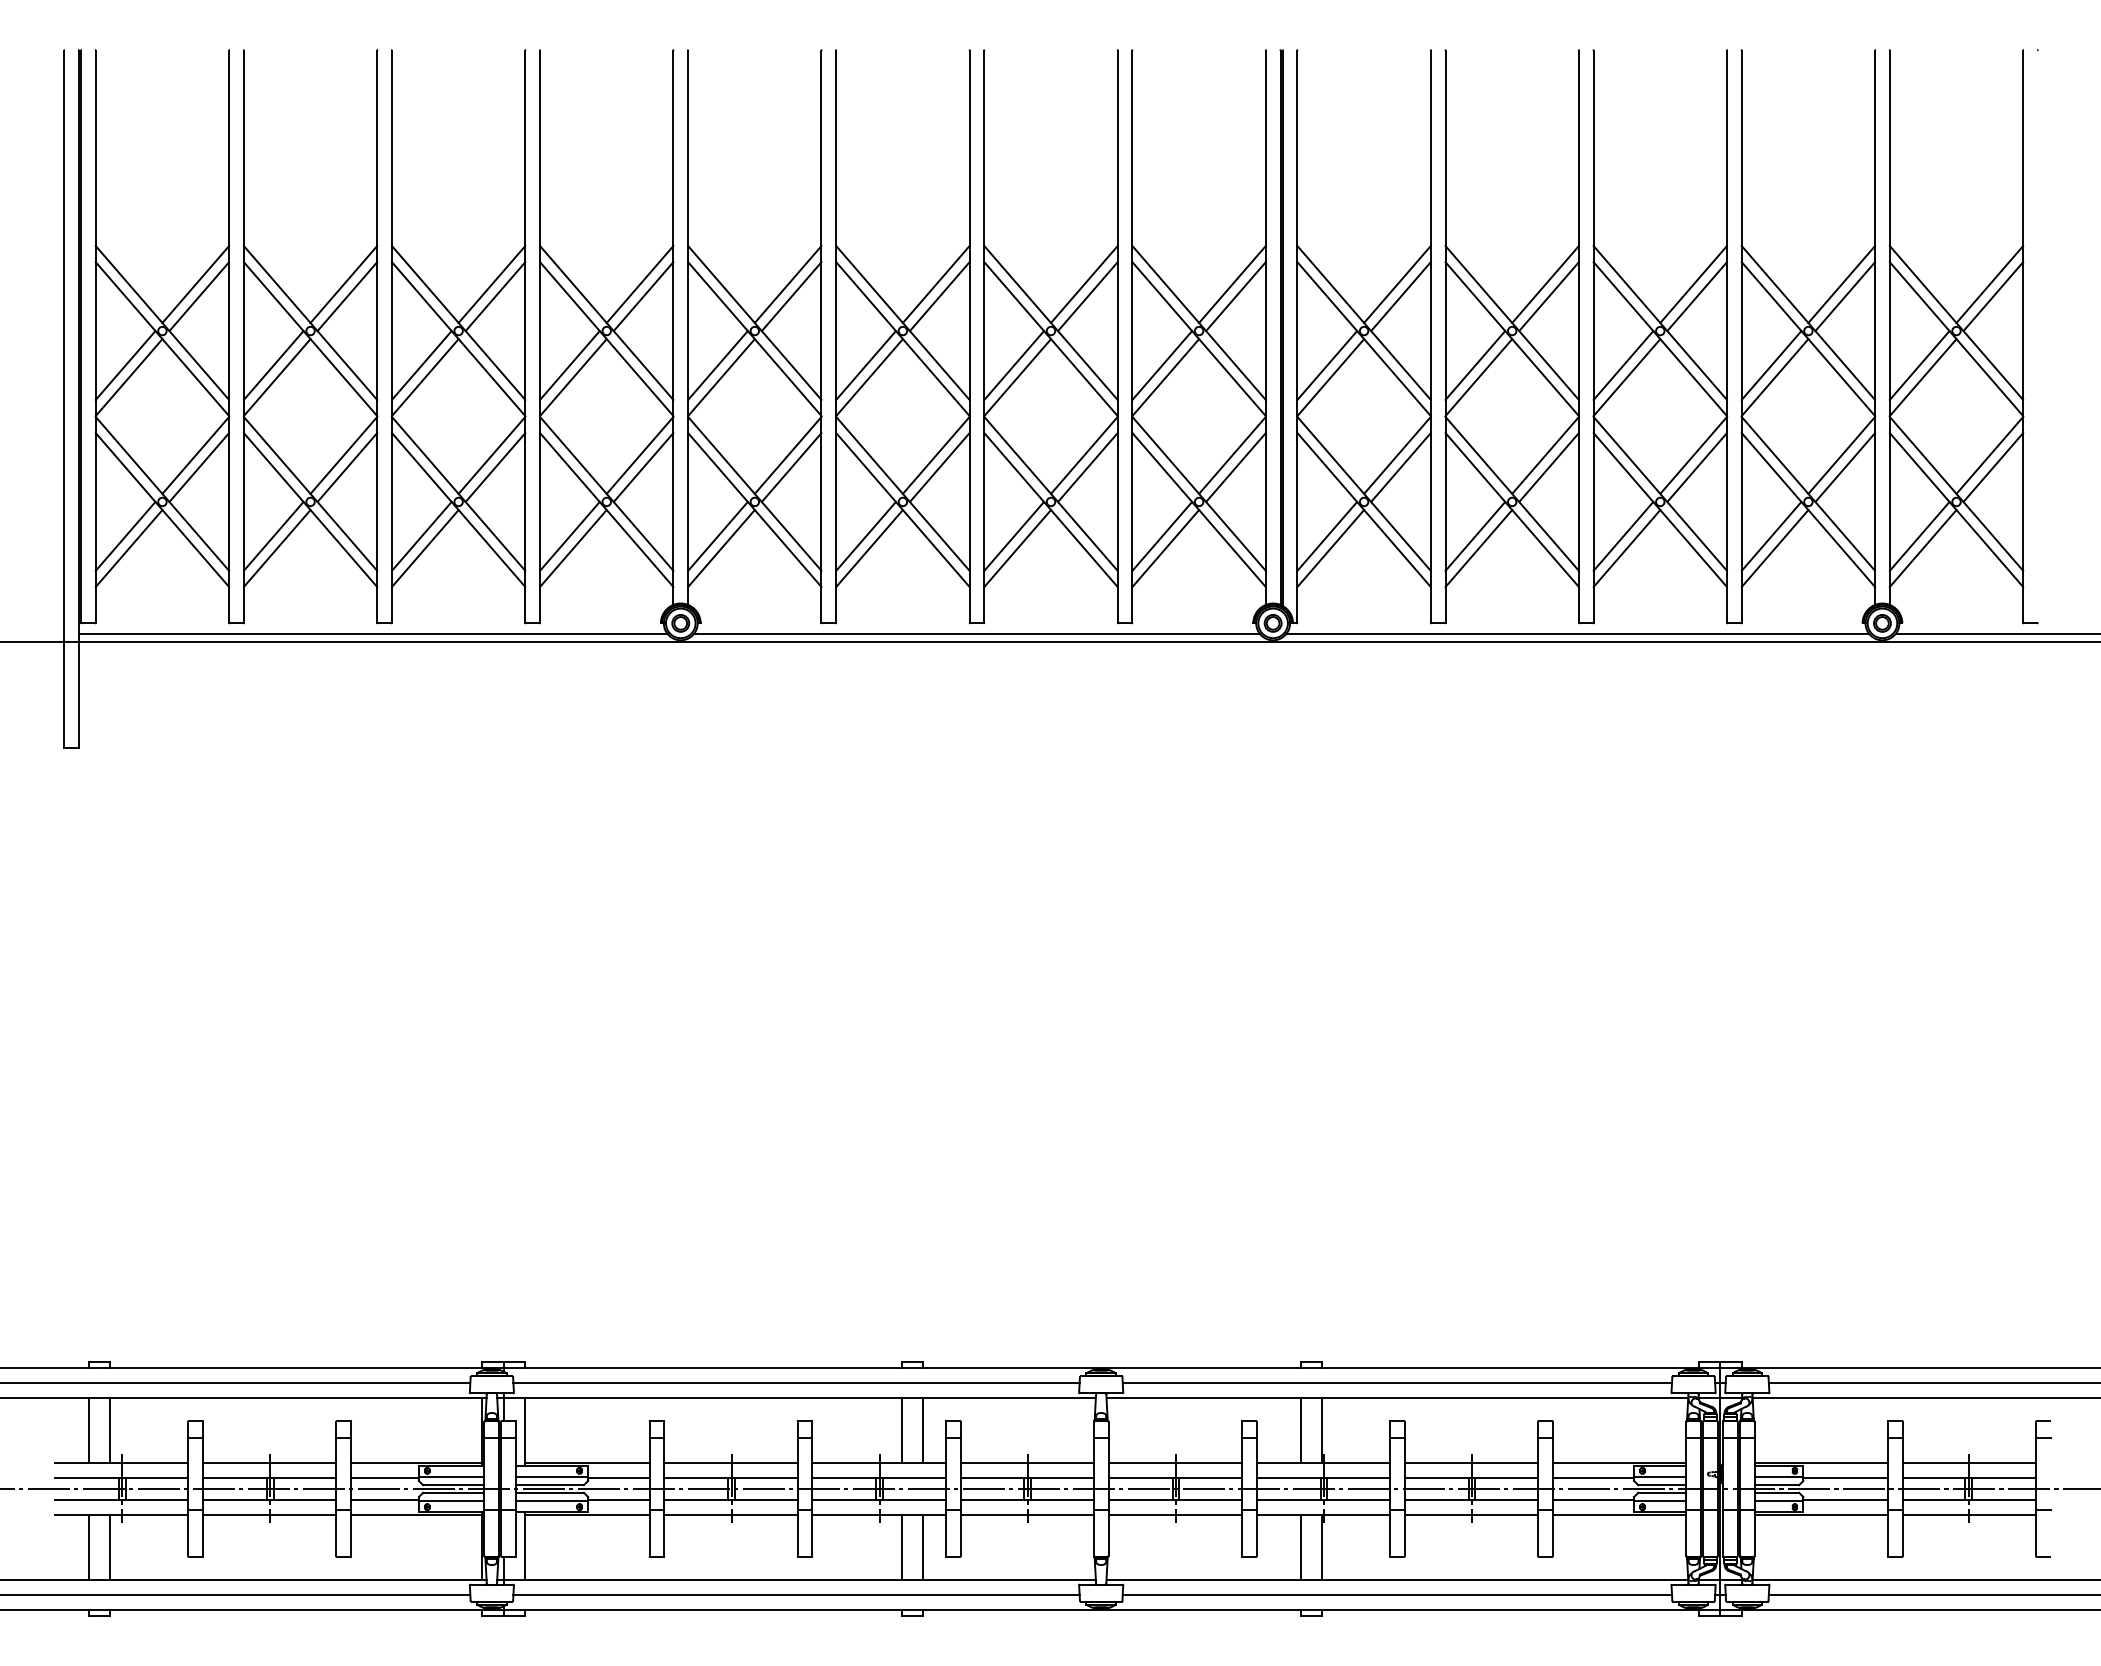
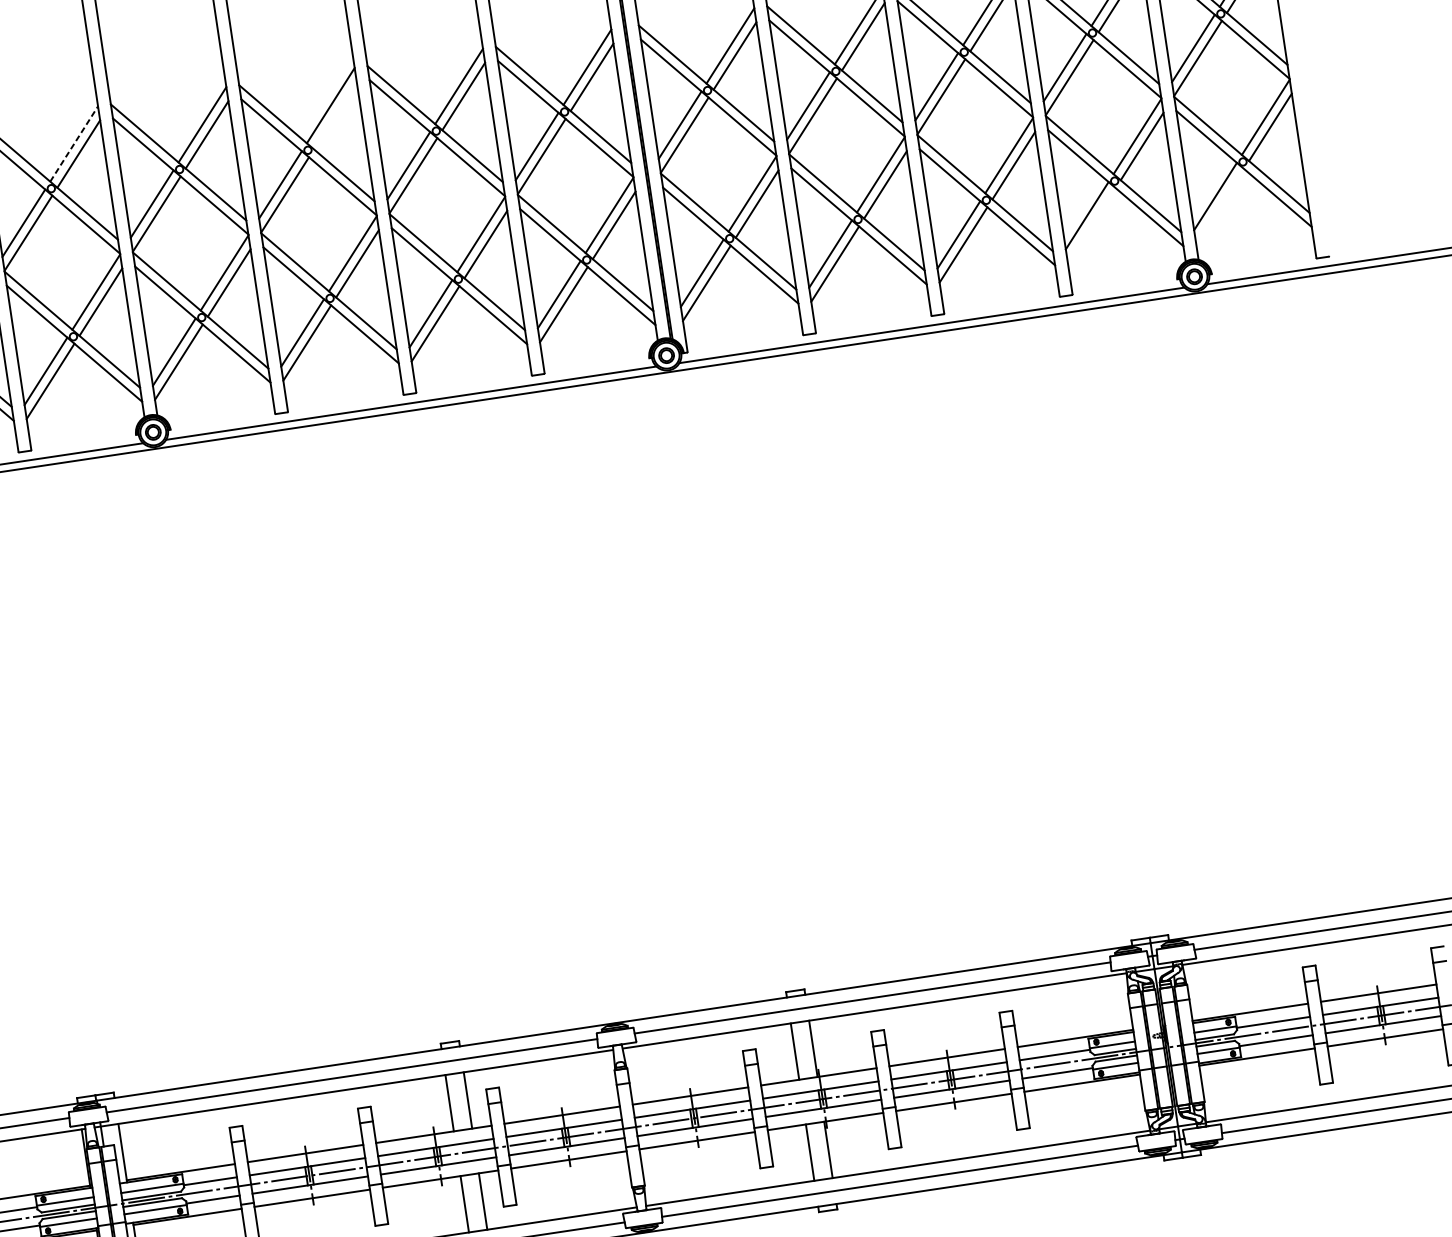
line: (640, 284) -> (74, 143), solid -> dashed
line: (939, 296) -> (335, 115), removed
line: (1774, 548) -> (1091, 225), removed
line: (1922, 548) -> (1219, 206), removed

